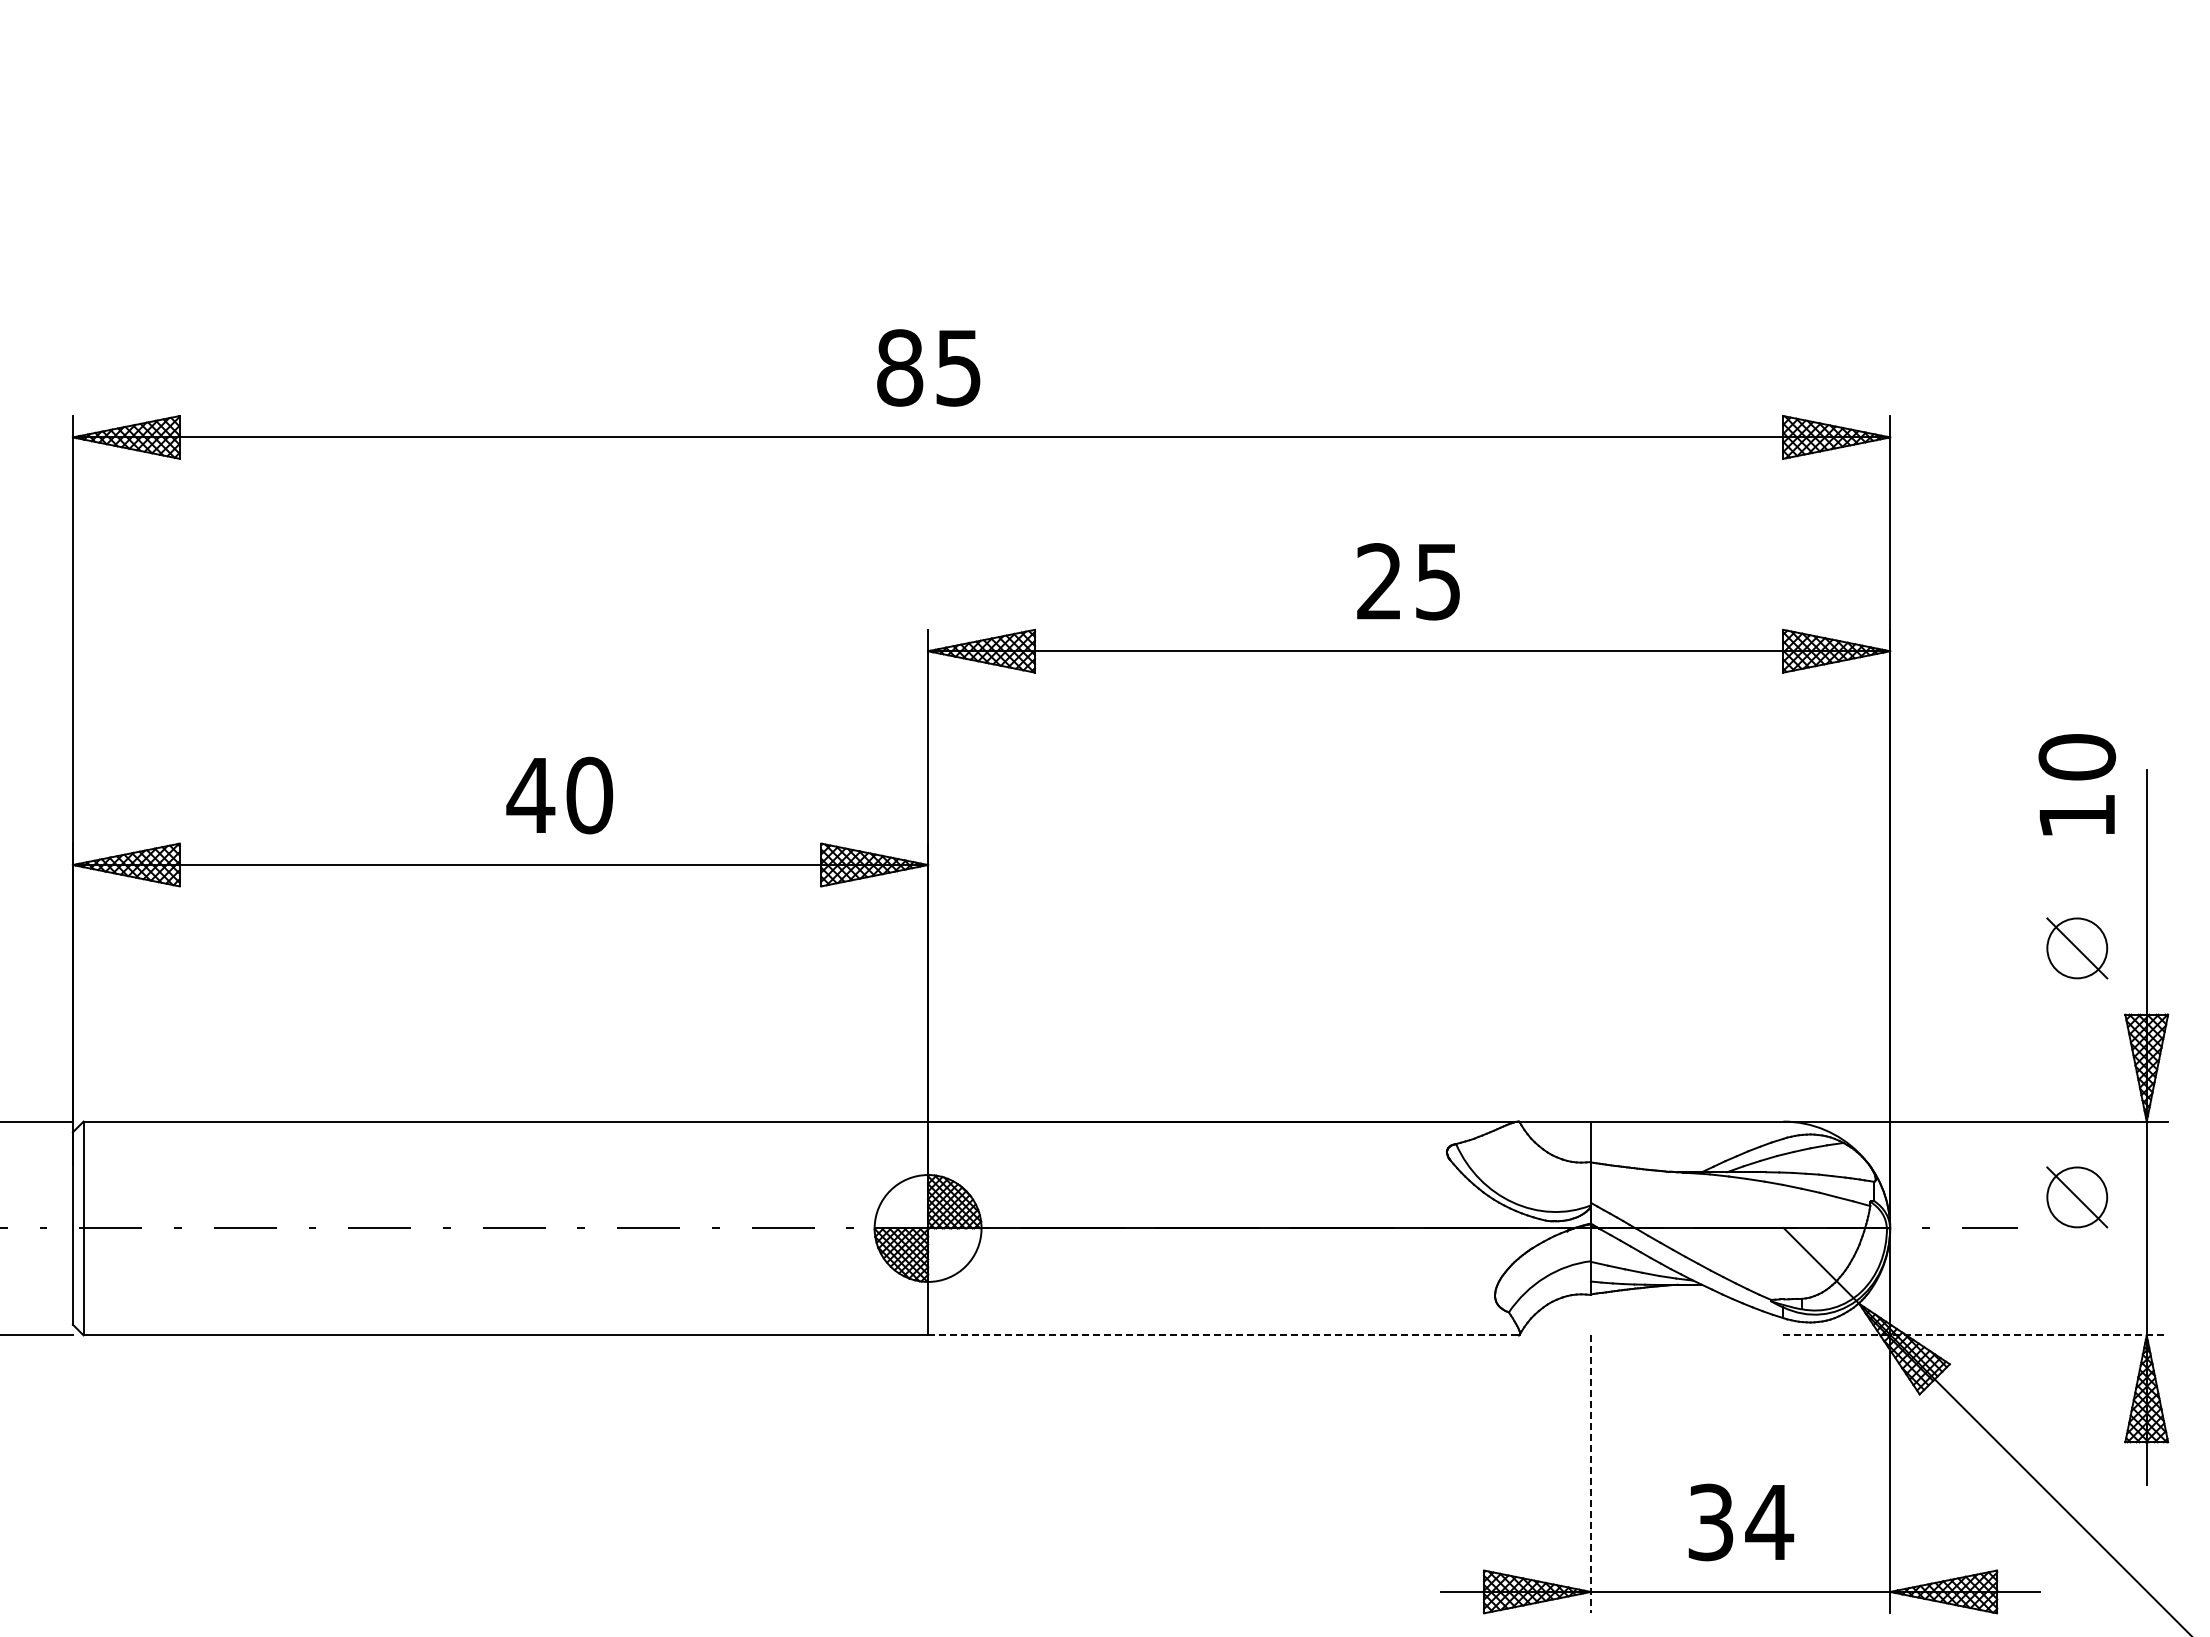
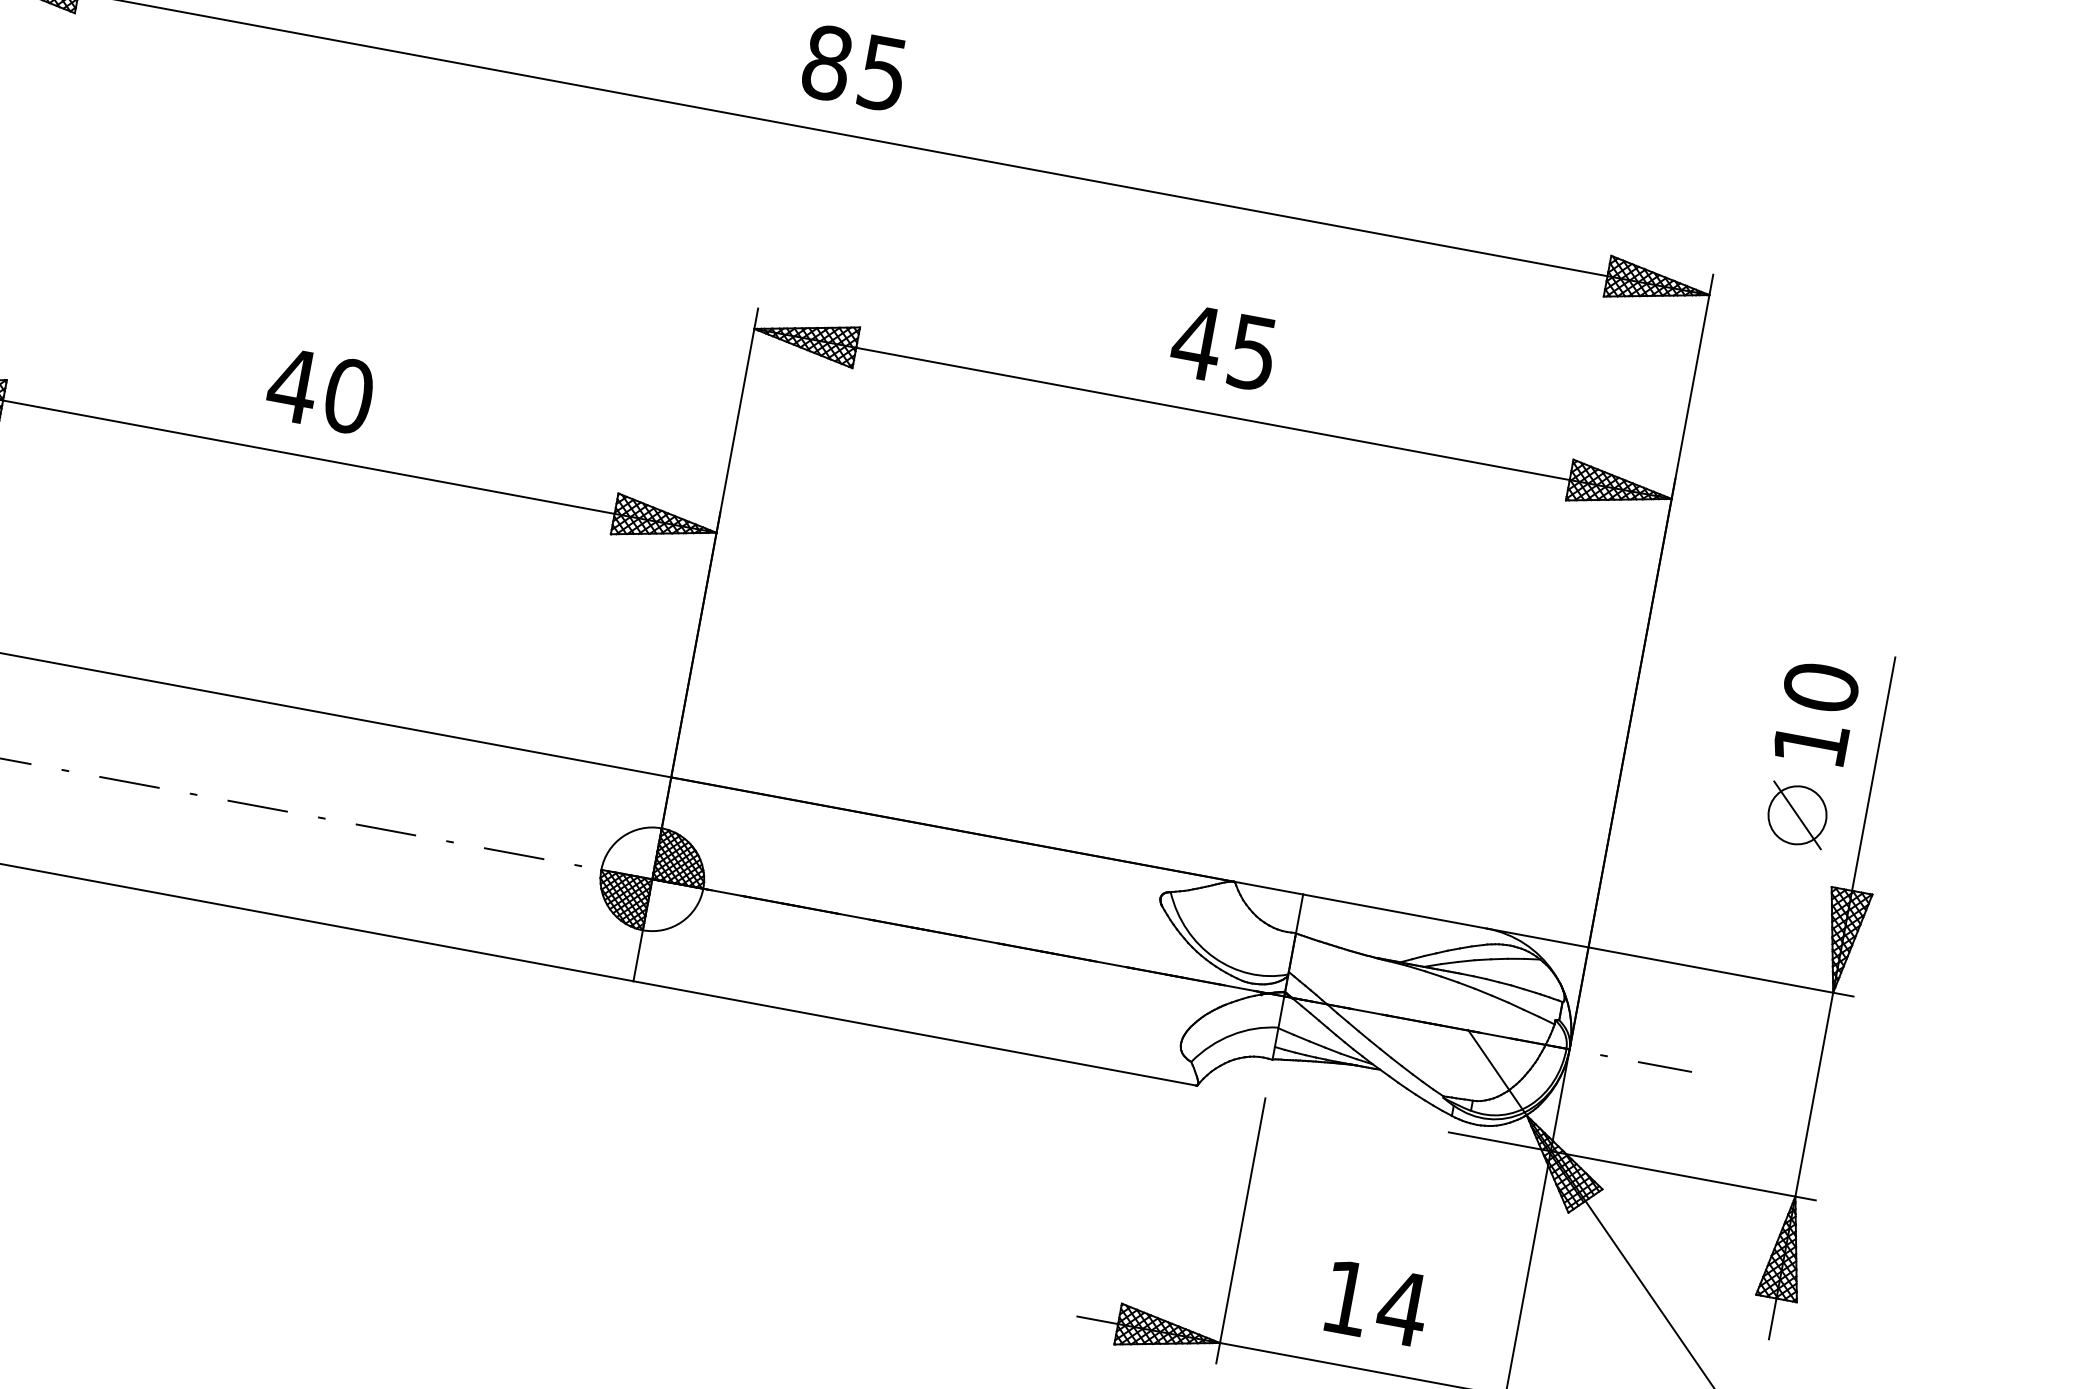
text: (928, 367) -> (854, 67), moved
text: (1379, 581) -> (1197, 342), 25 -> 45
text: (2077, 784) -> (1816, 713), moved
text: (559, 795) -> (320, 390), moved
part: (2077, 1197) -> (1753, 1052), removed
line: (1223, 1335) -> (915, 1033), dashed -> solid
line: (1976, 1335) -> (1633, 1166), dashed -> solid
line: (1590, 1474) -> (1240, 1230), dashed -> solid
text: (1710, 1522) -> (1346, 1297), 34 -> 14

